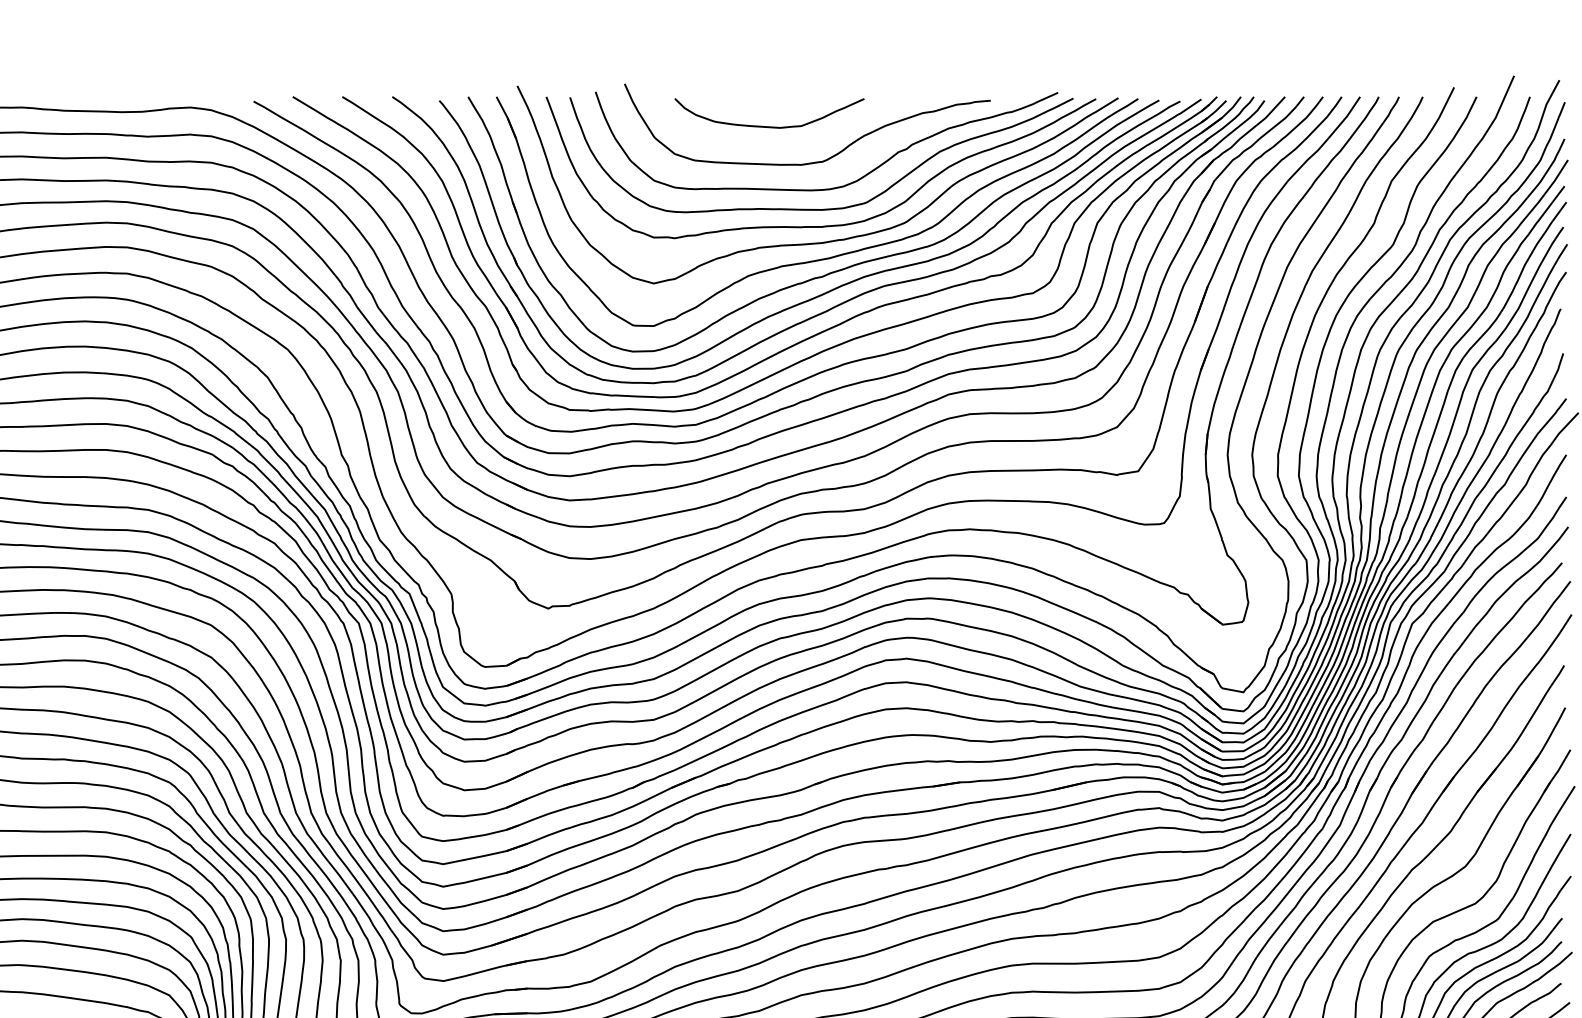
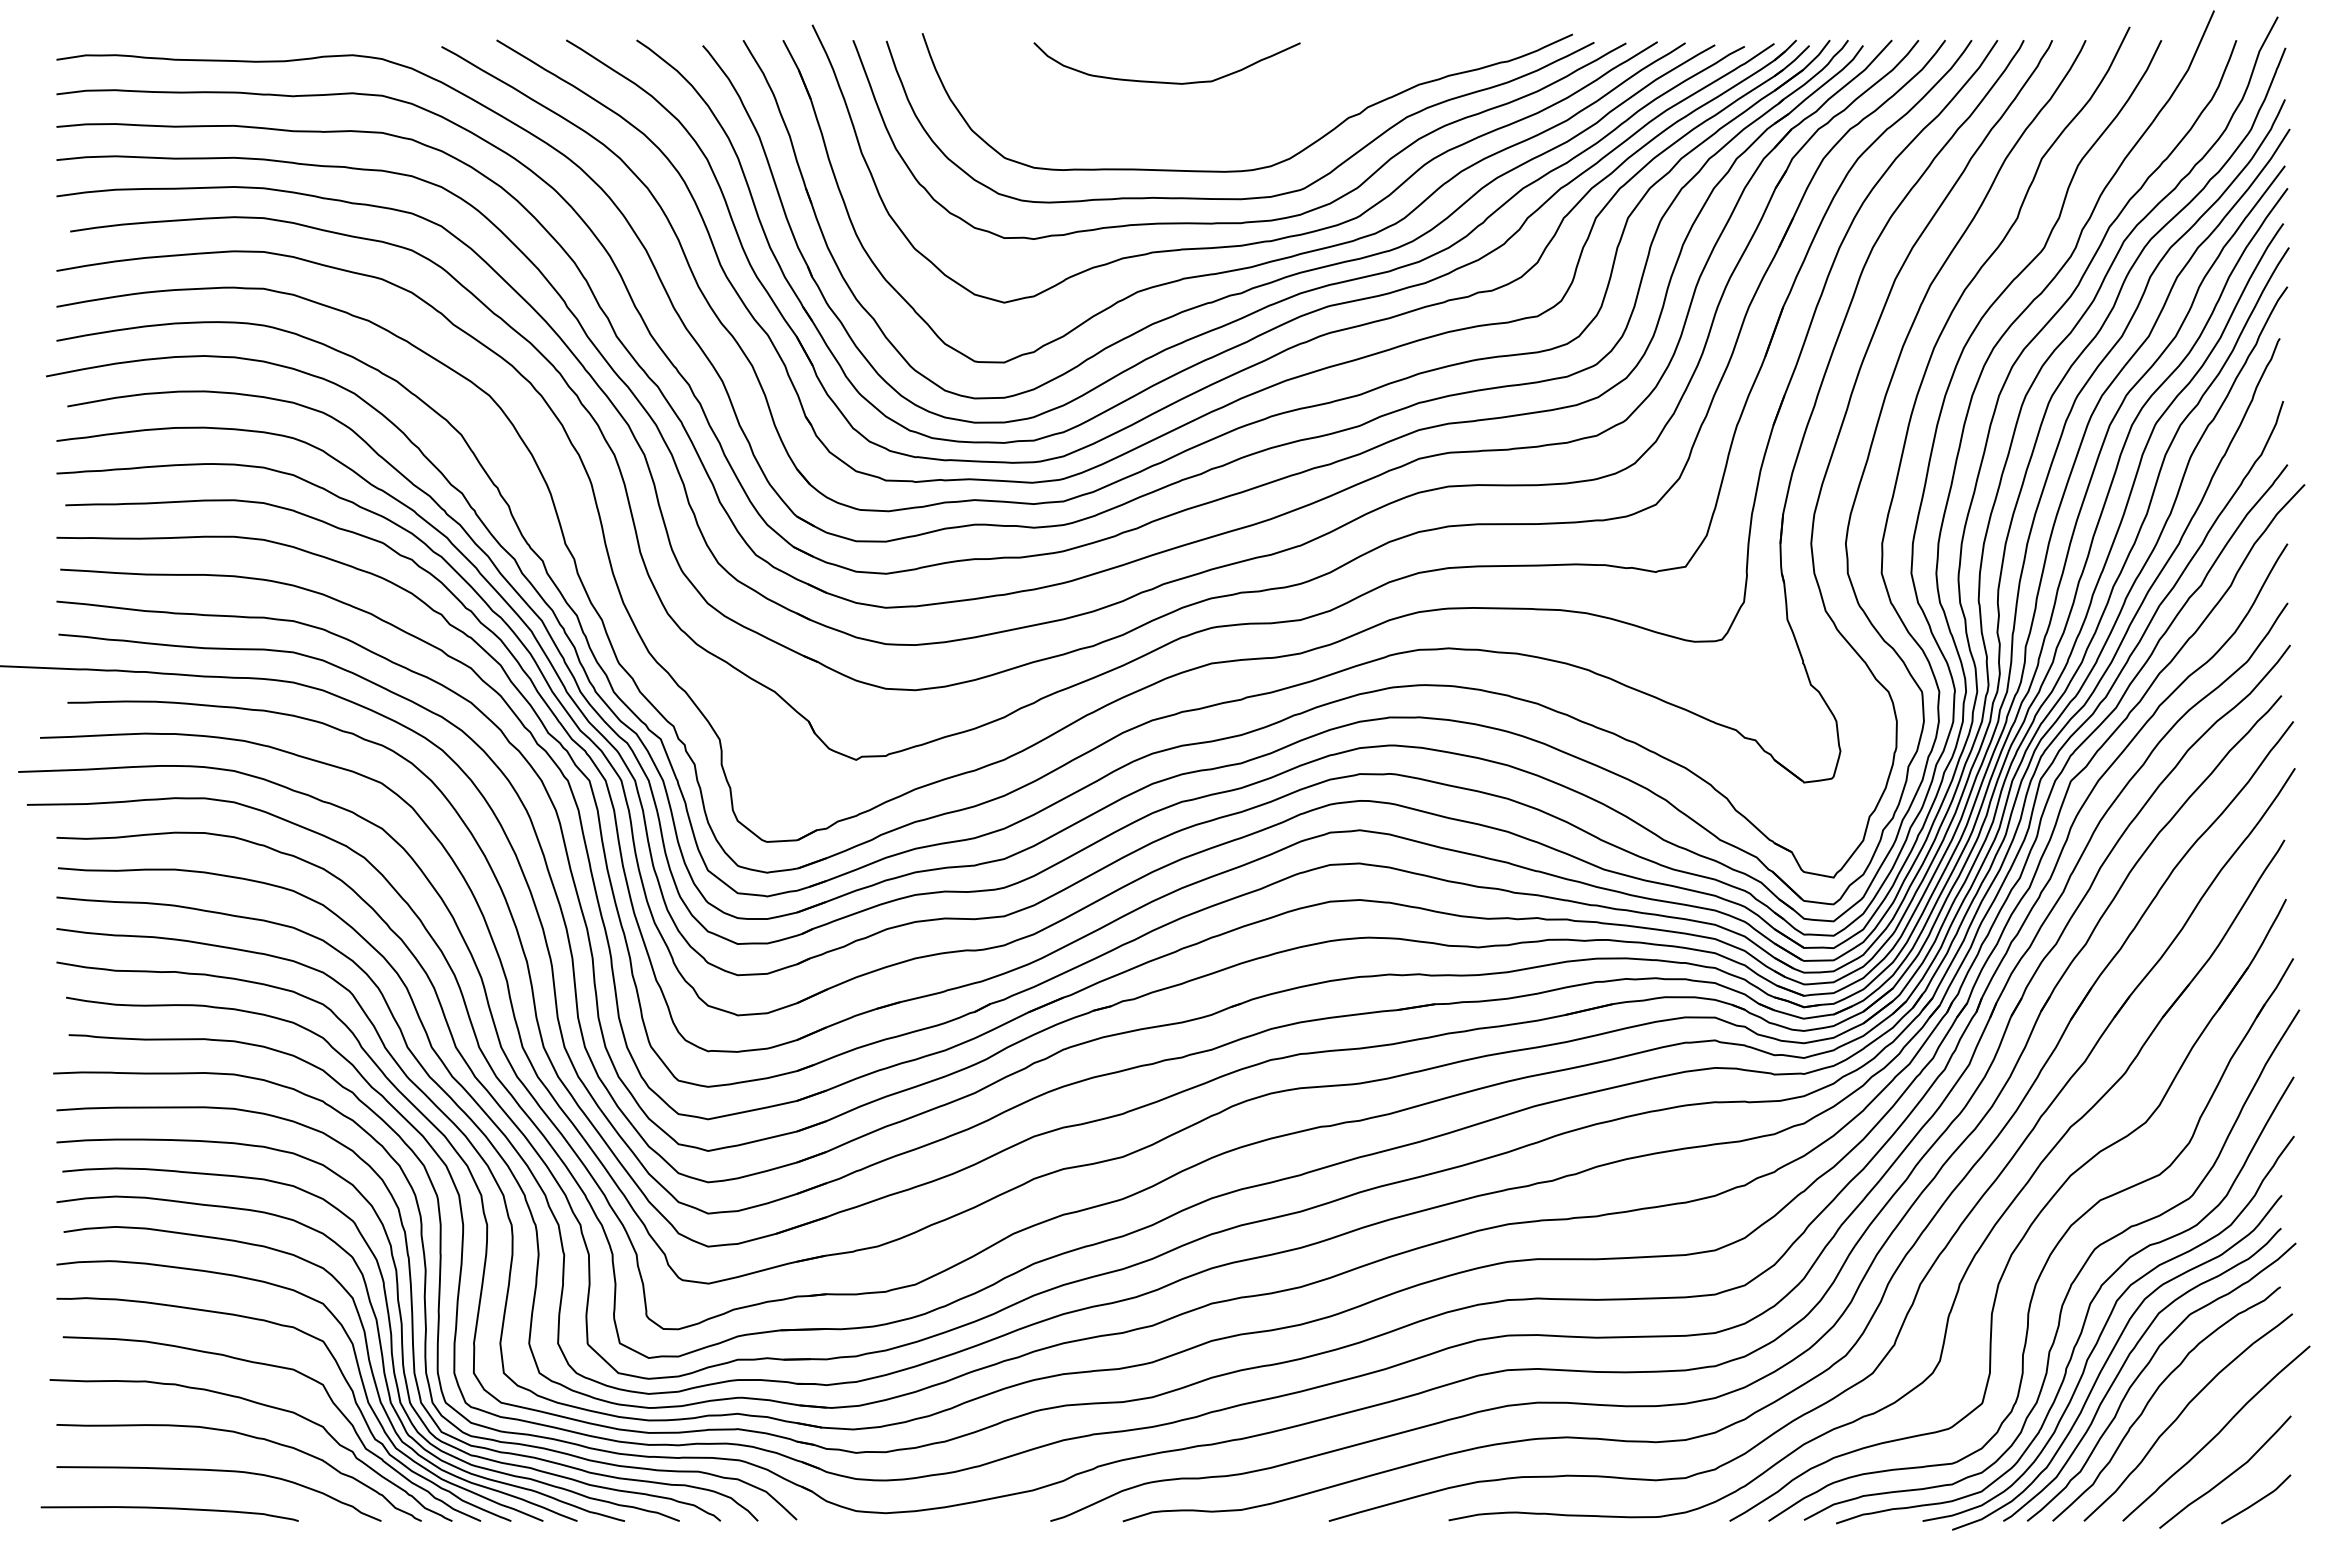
curve: (811, 162) -> (1225, 132), removed

